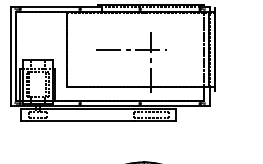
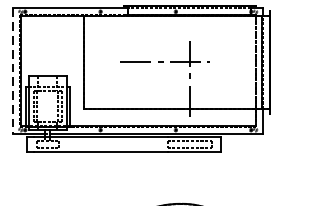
line: (10, 56) -> (13, 71), solid -> dashed

